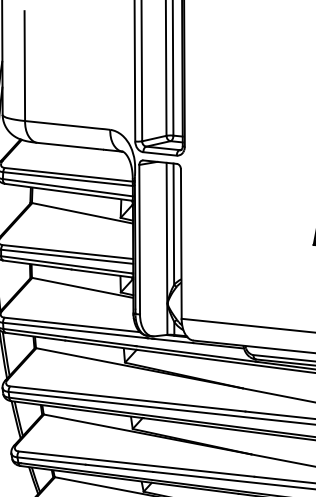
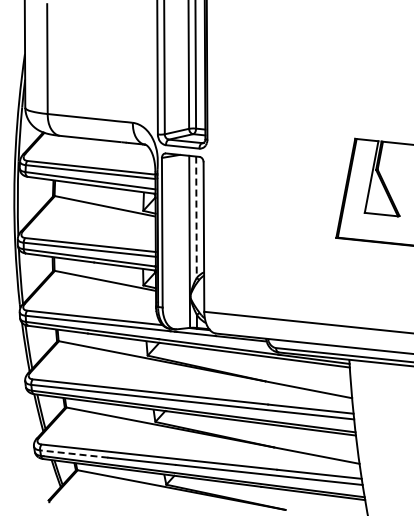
line: (173, 224) -> (196, 217), solid -> dashed
line: (50, 461) -> (73, 454), solid -> dashed

